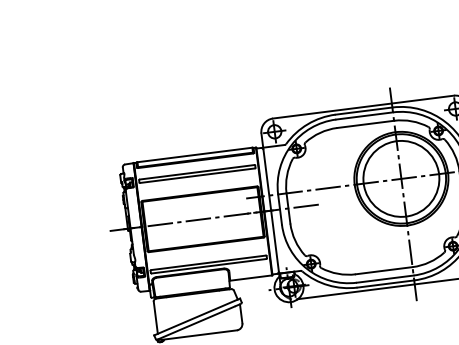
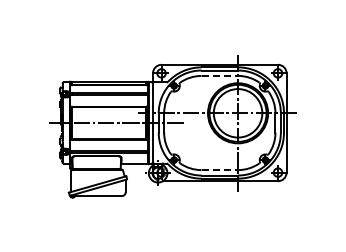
line: (366, 123) -> (220, 75), solid -> dashed
line: (385, 271) -> (220, 170), solid -> dashed

